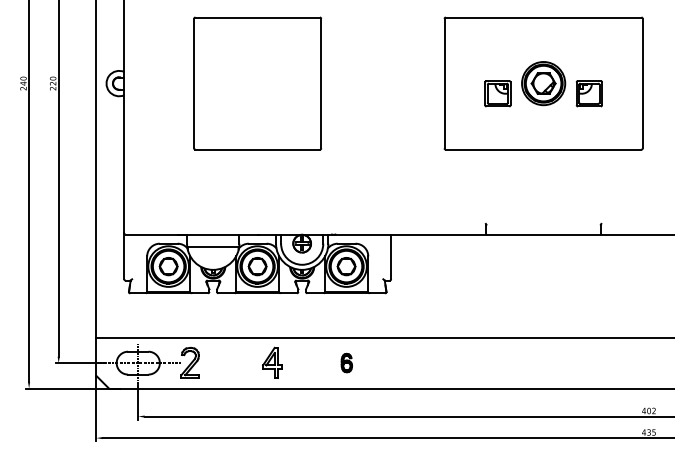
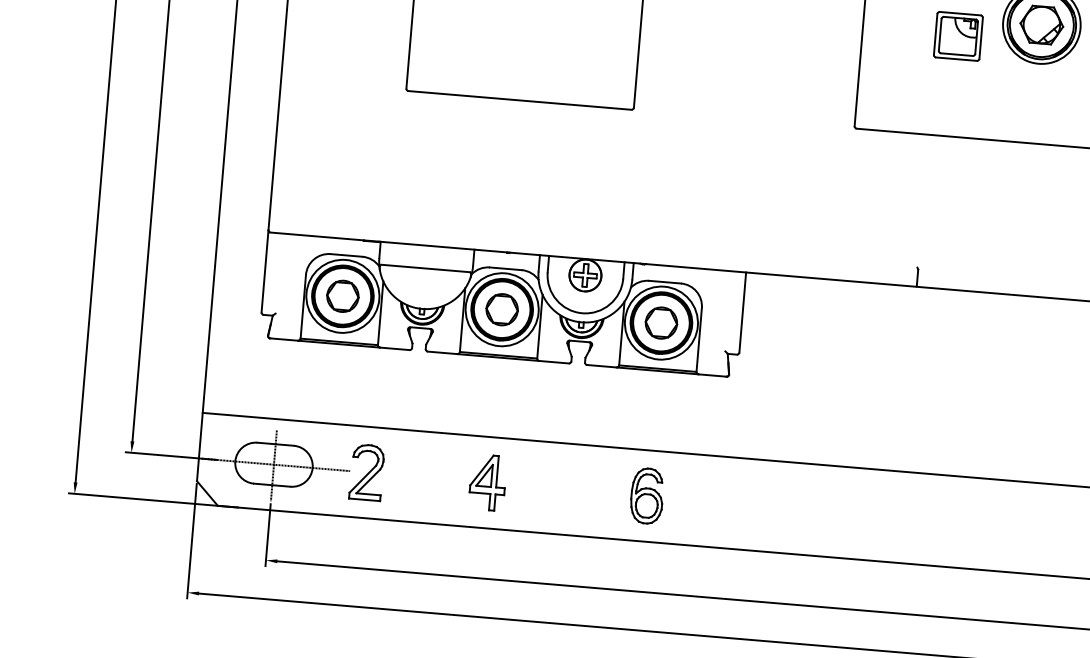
part: (272, 362) -> (487, 481), moved
part: (346, 362) -> (646, 494), size x1.67

